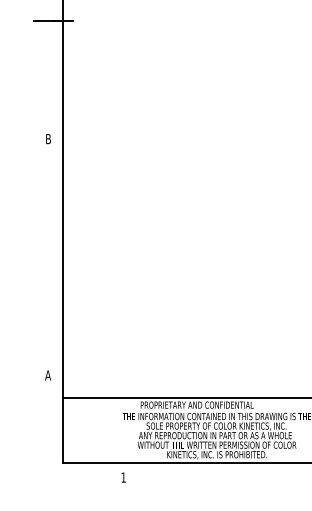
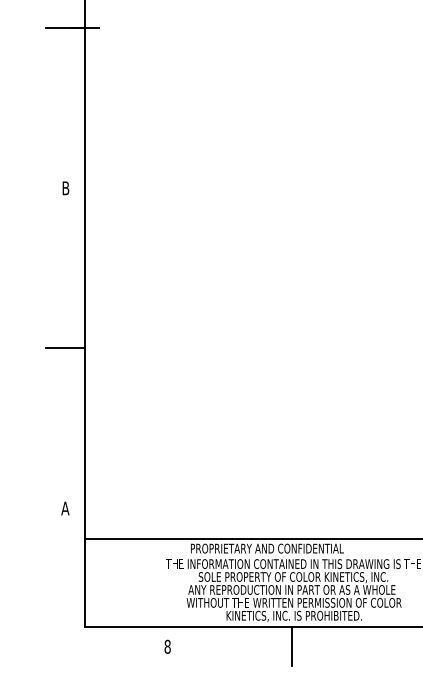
line: (48, 257) -> (65, 348), added
text: (123, 477) -> (167, 646), 1 -> 8
line: (215, 477) -> (292, 646), added

